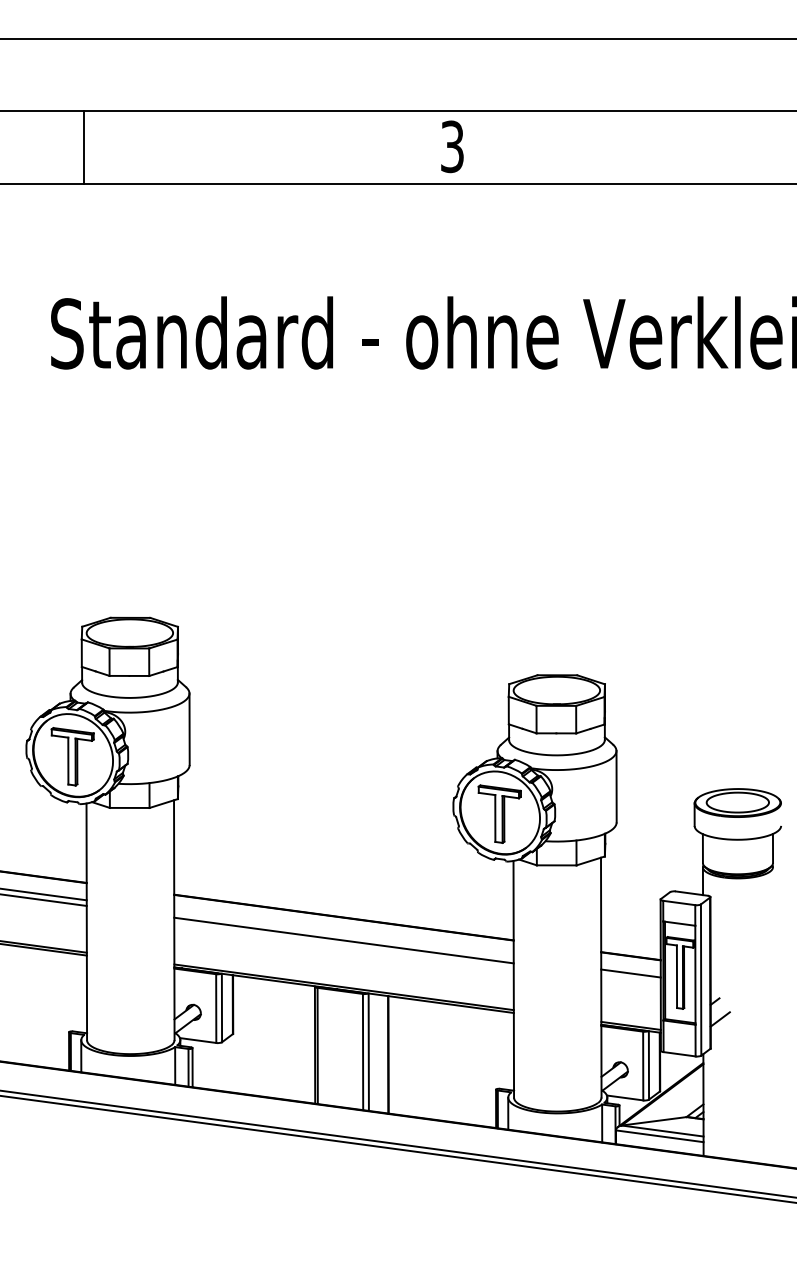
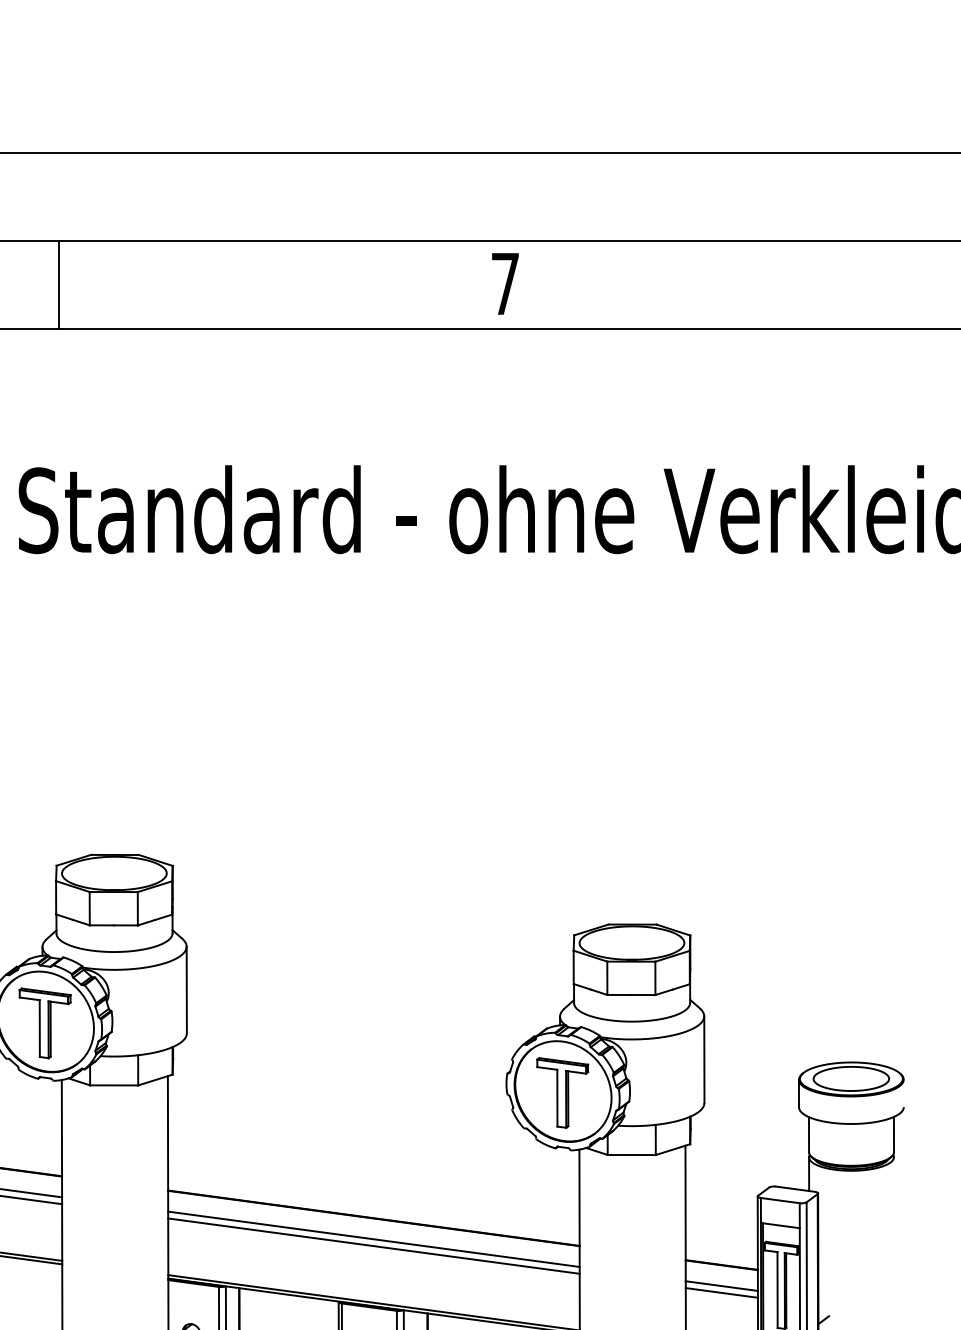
text: (452, 146) -> (505, 283), 3 -> 7
line: (343, 934) -> (373, 1238), added
line: (630, 979) -> (721, 1293), added

